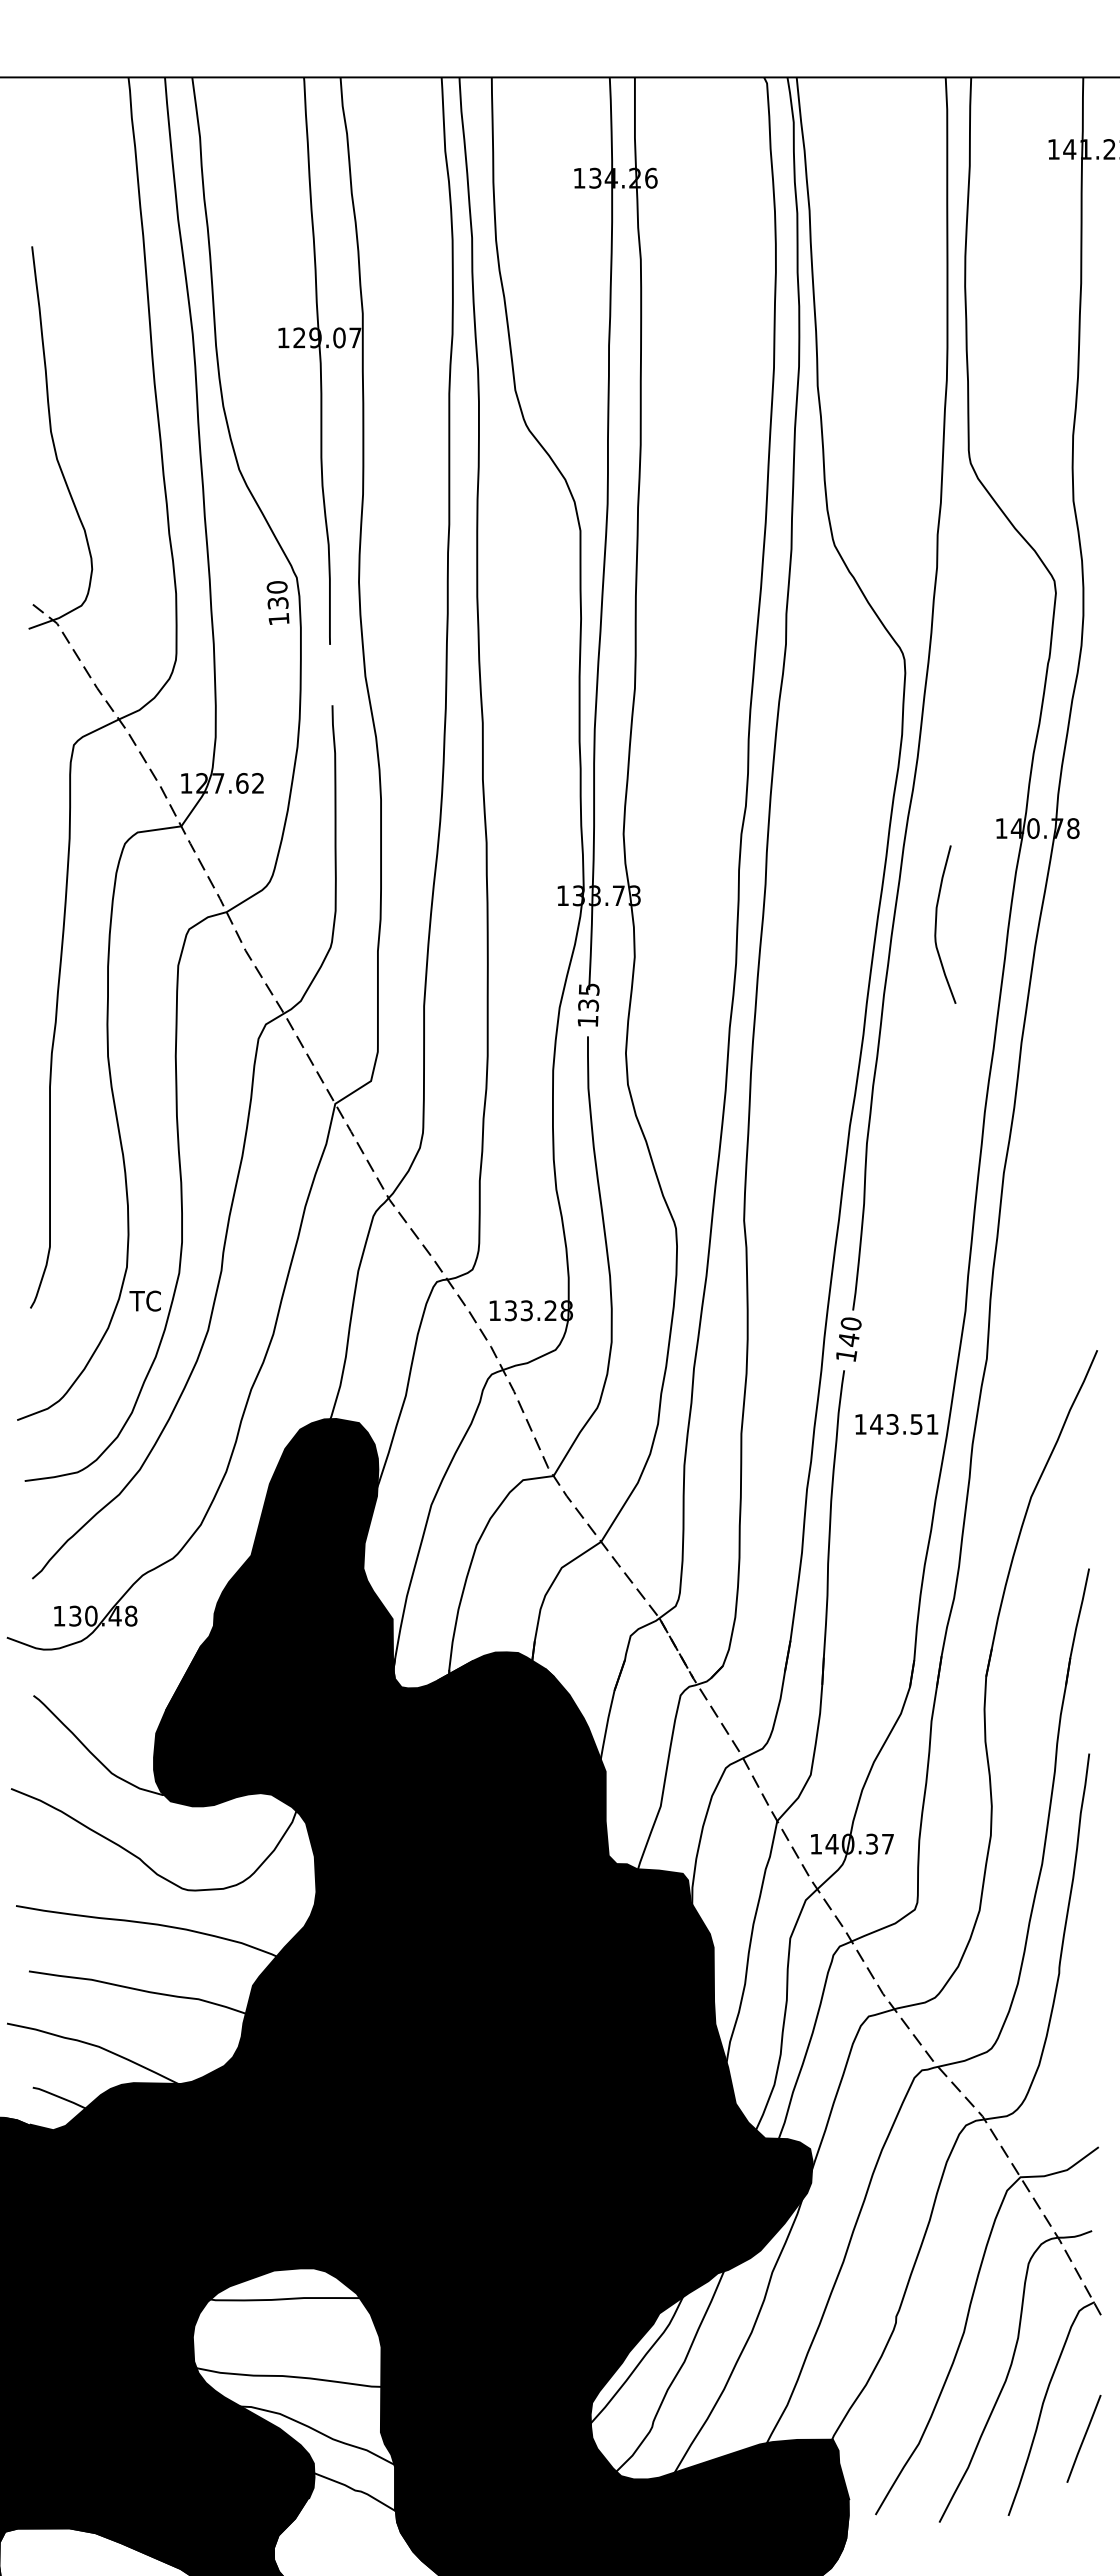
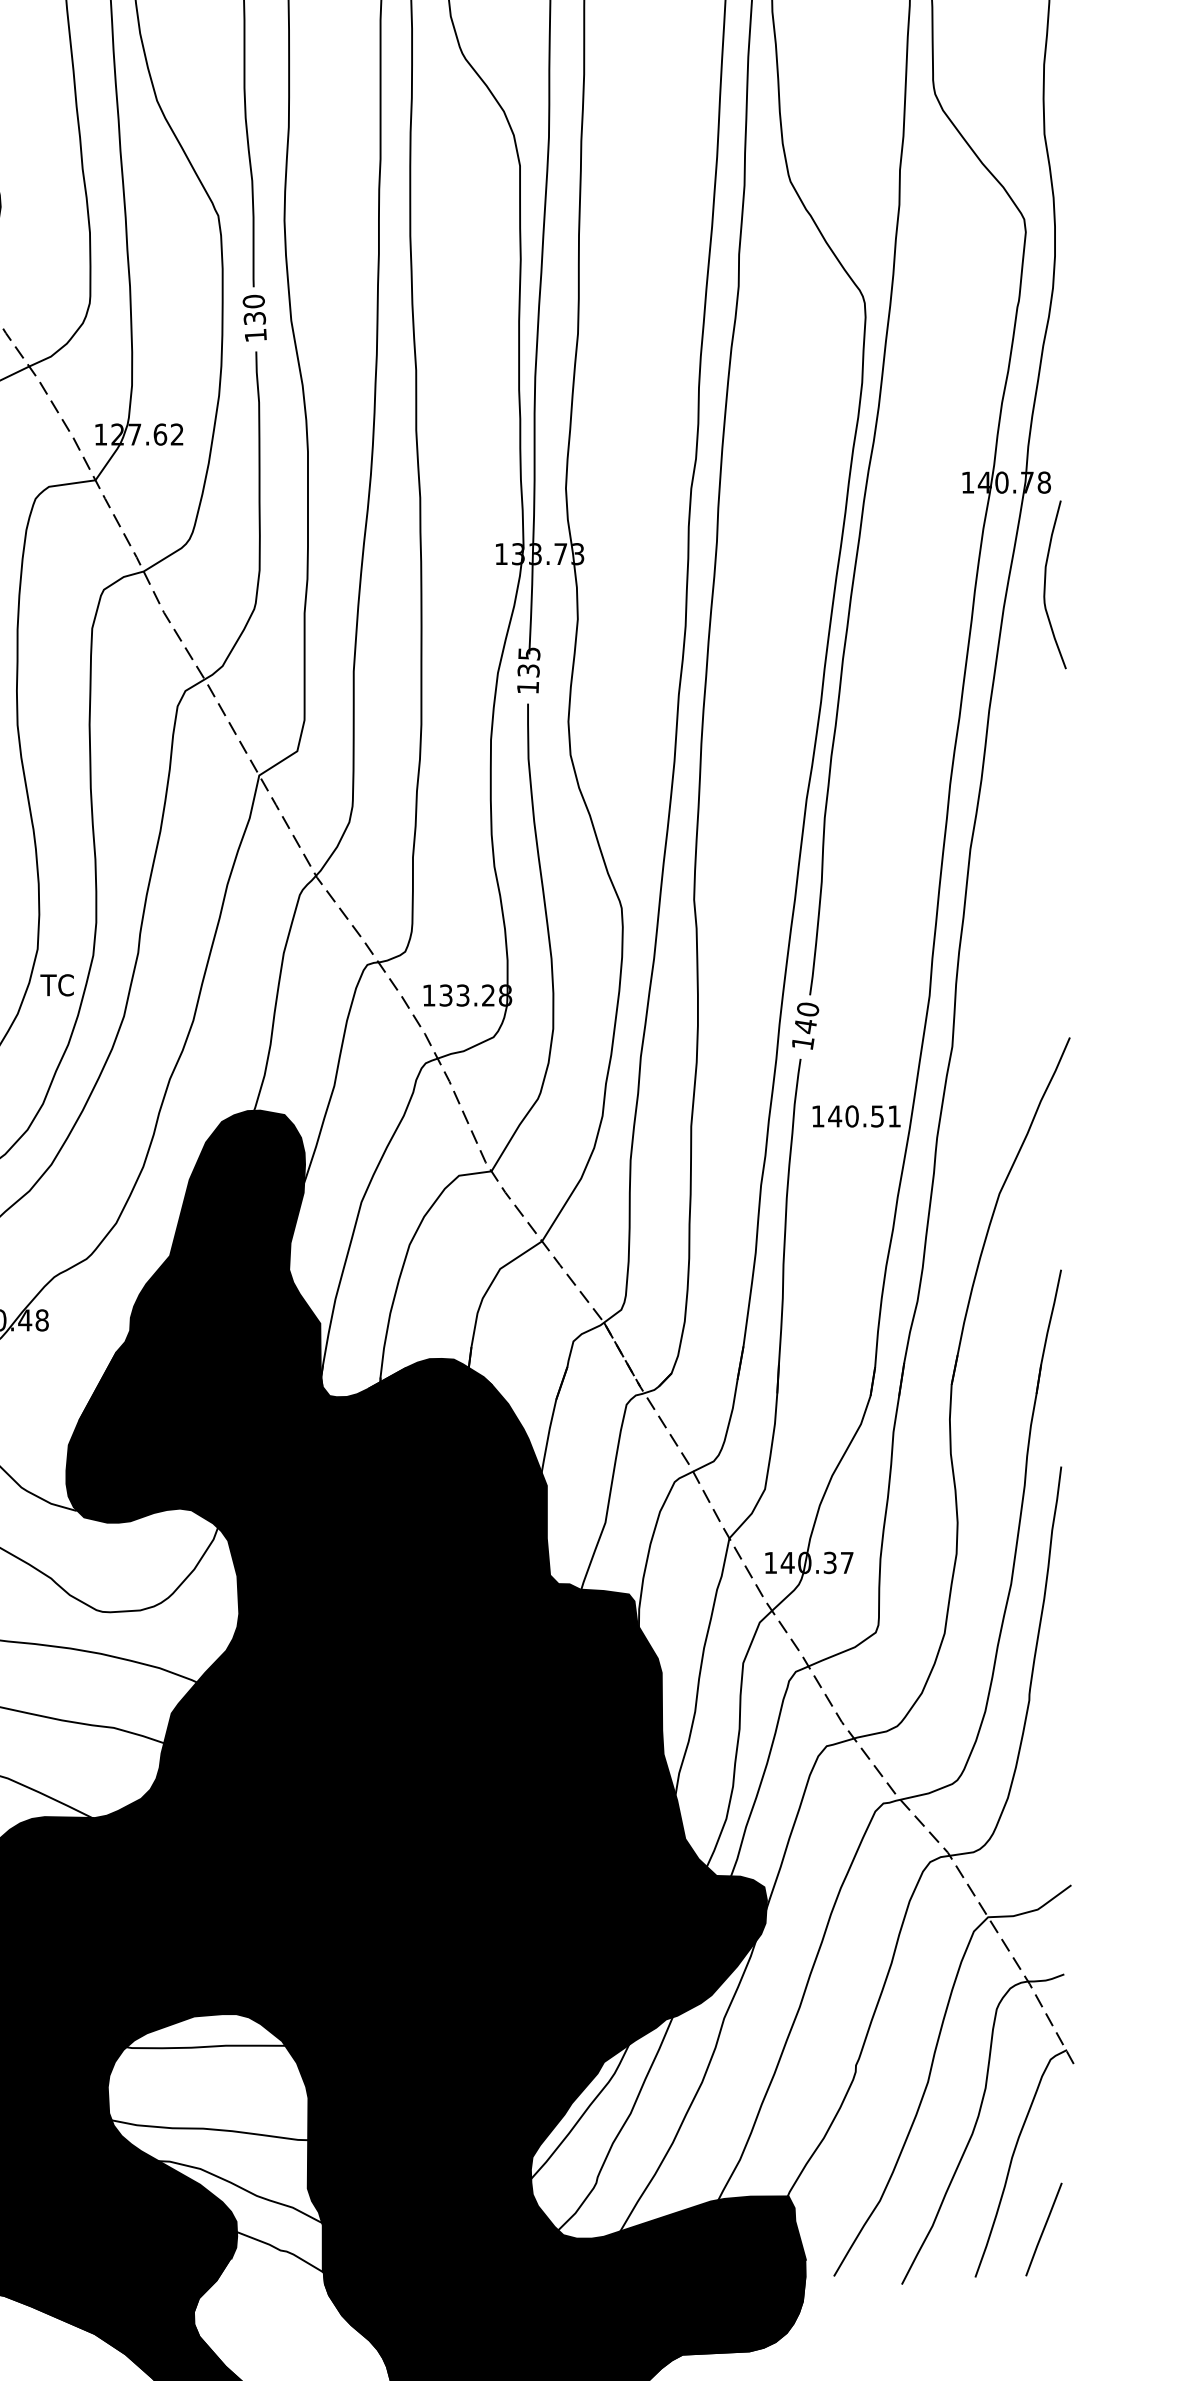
text: (277, 602) -> (254, 317), moved
curve: (936, 924) -> (1045, 584), moved
text: (892, 1424) -> (851, 1116), 143.51 -> 140.51
line: (1083, 2438) -> (1043, 2229), moved

